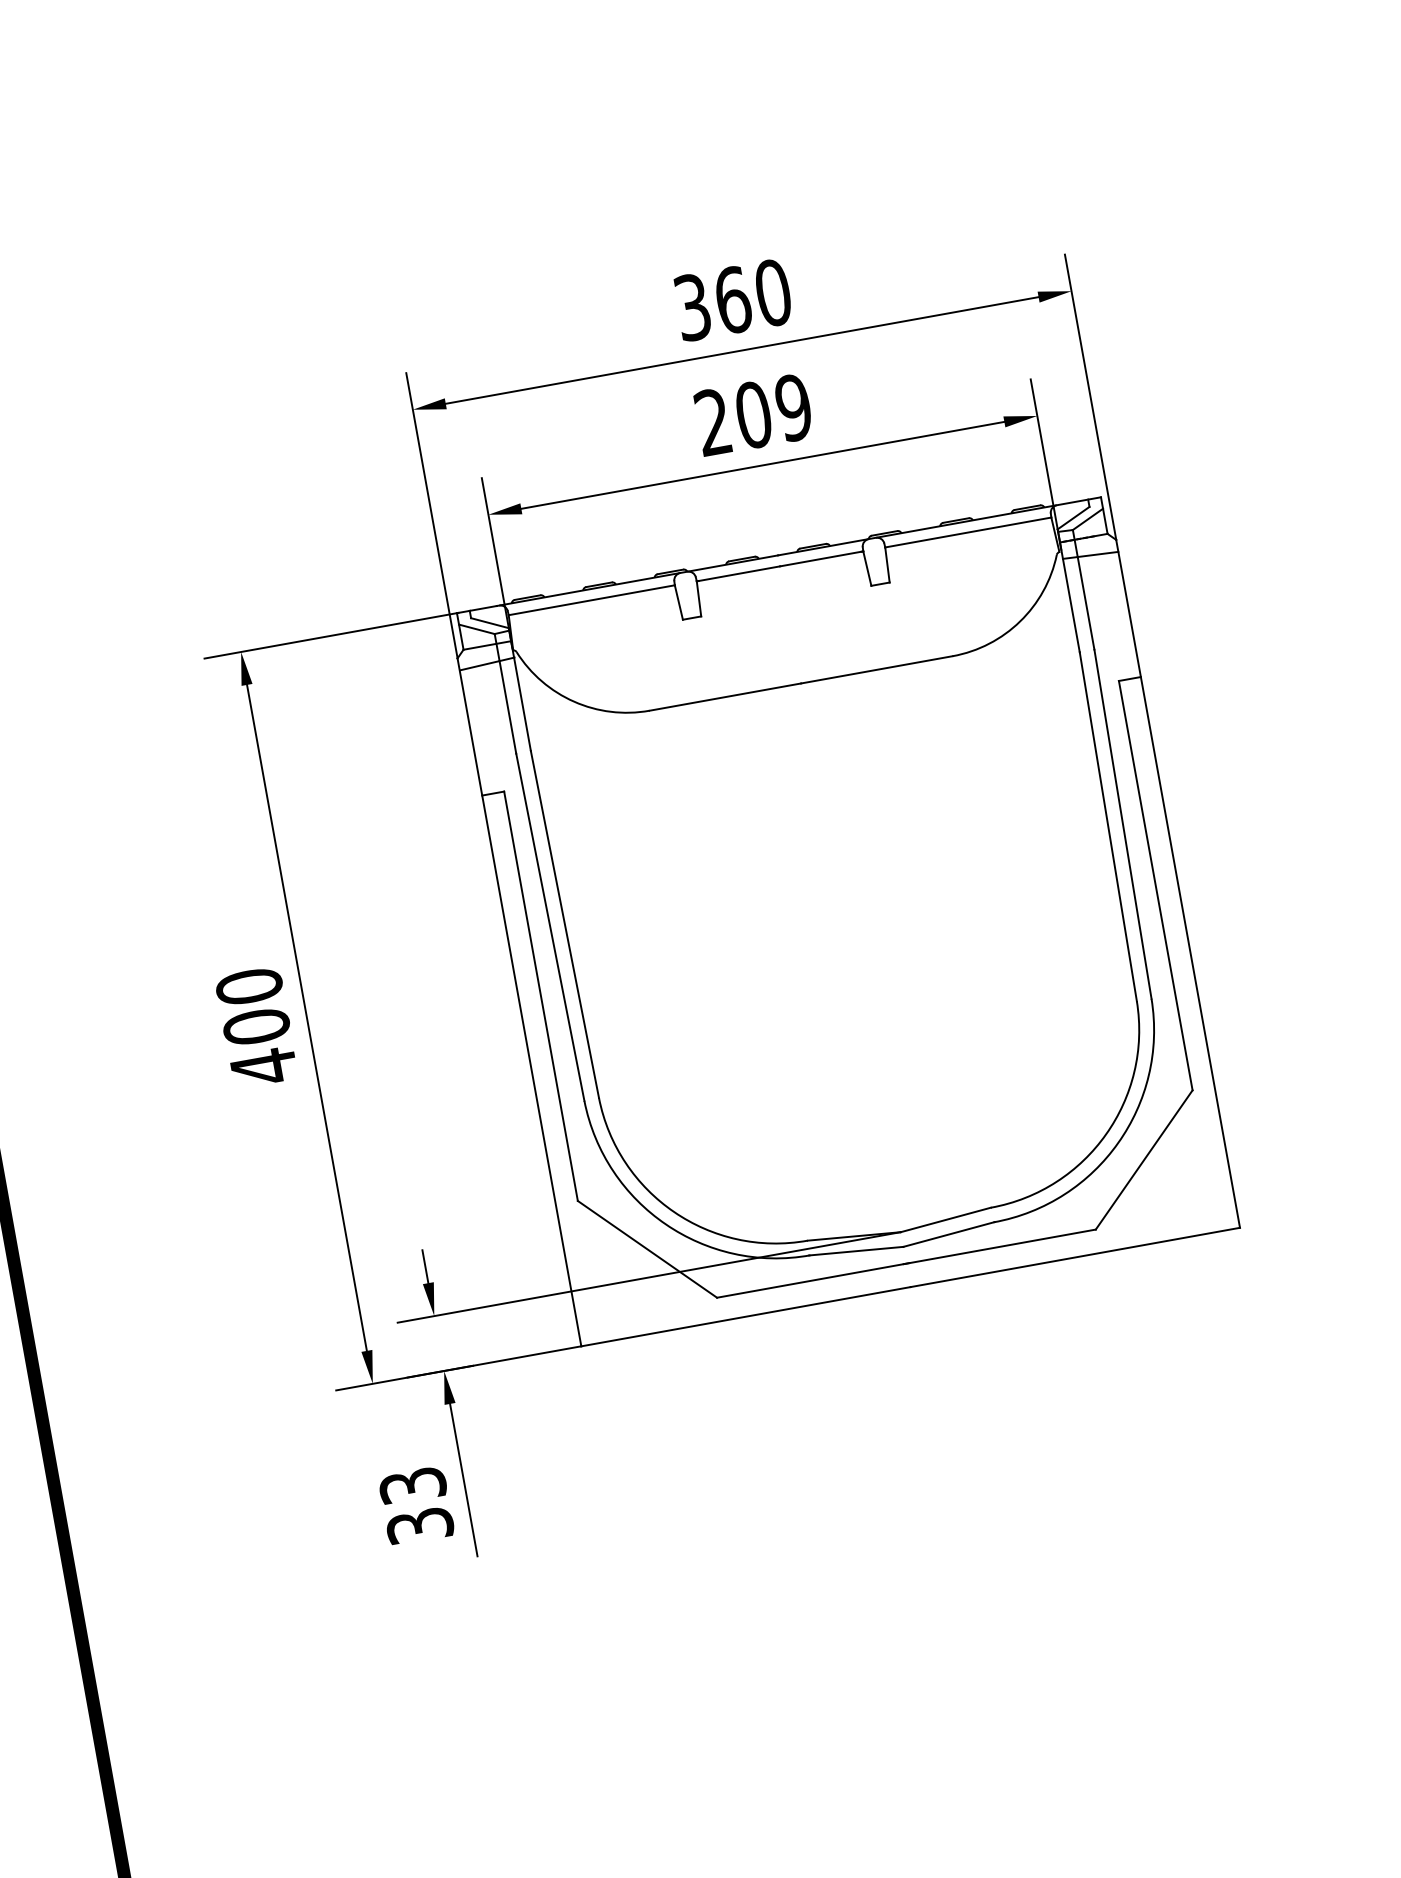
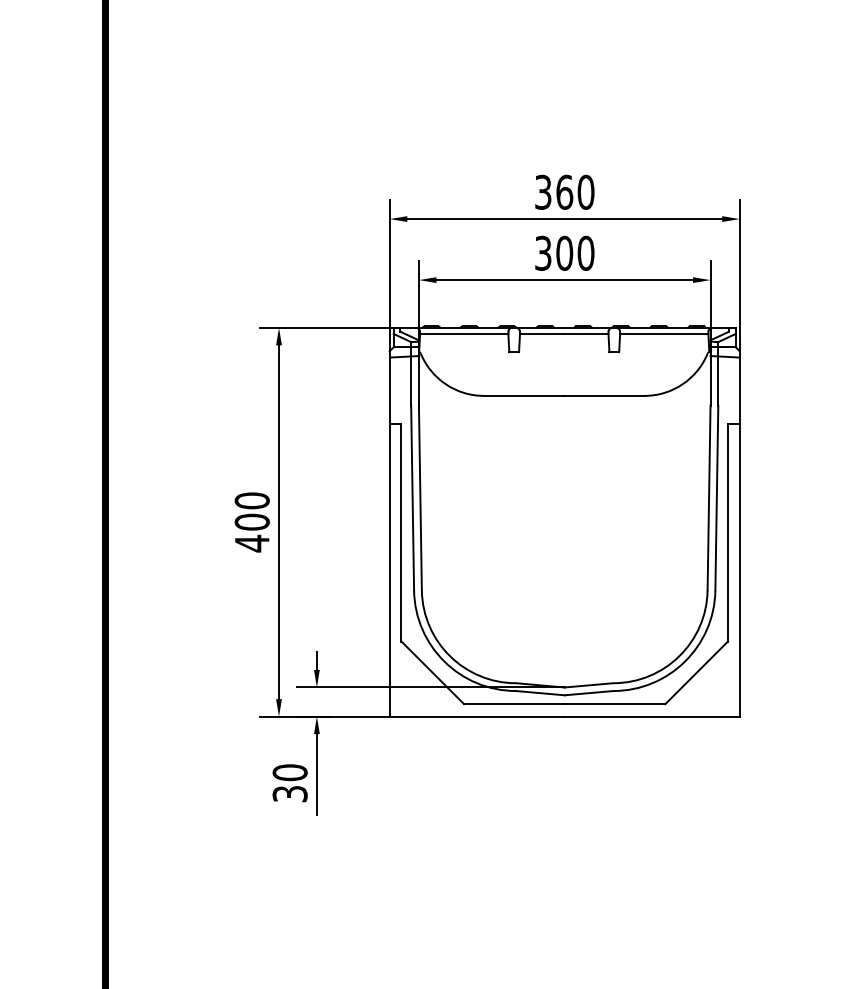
text: (753, 415) -> (564, 253), 209 -> 300
text: (411, 1485) -> (289, 772), 33 -> 30

